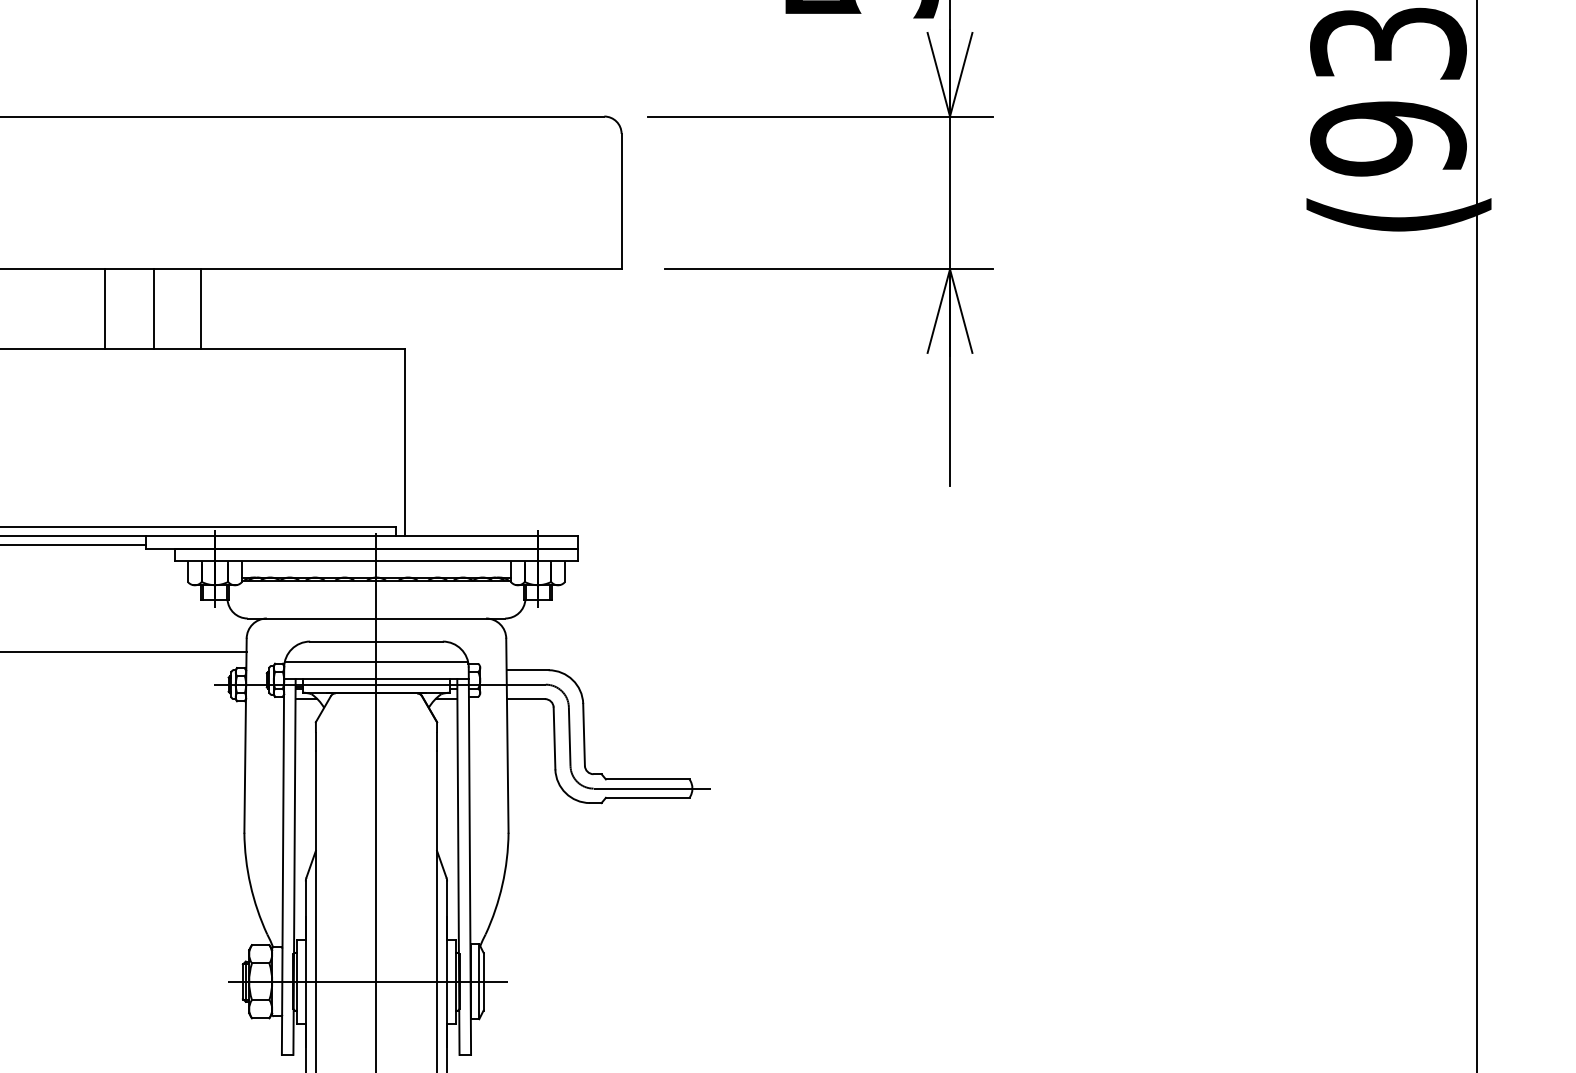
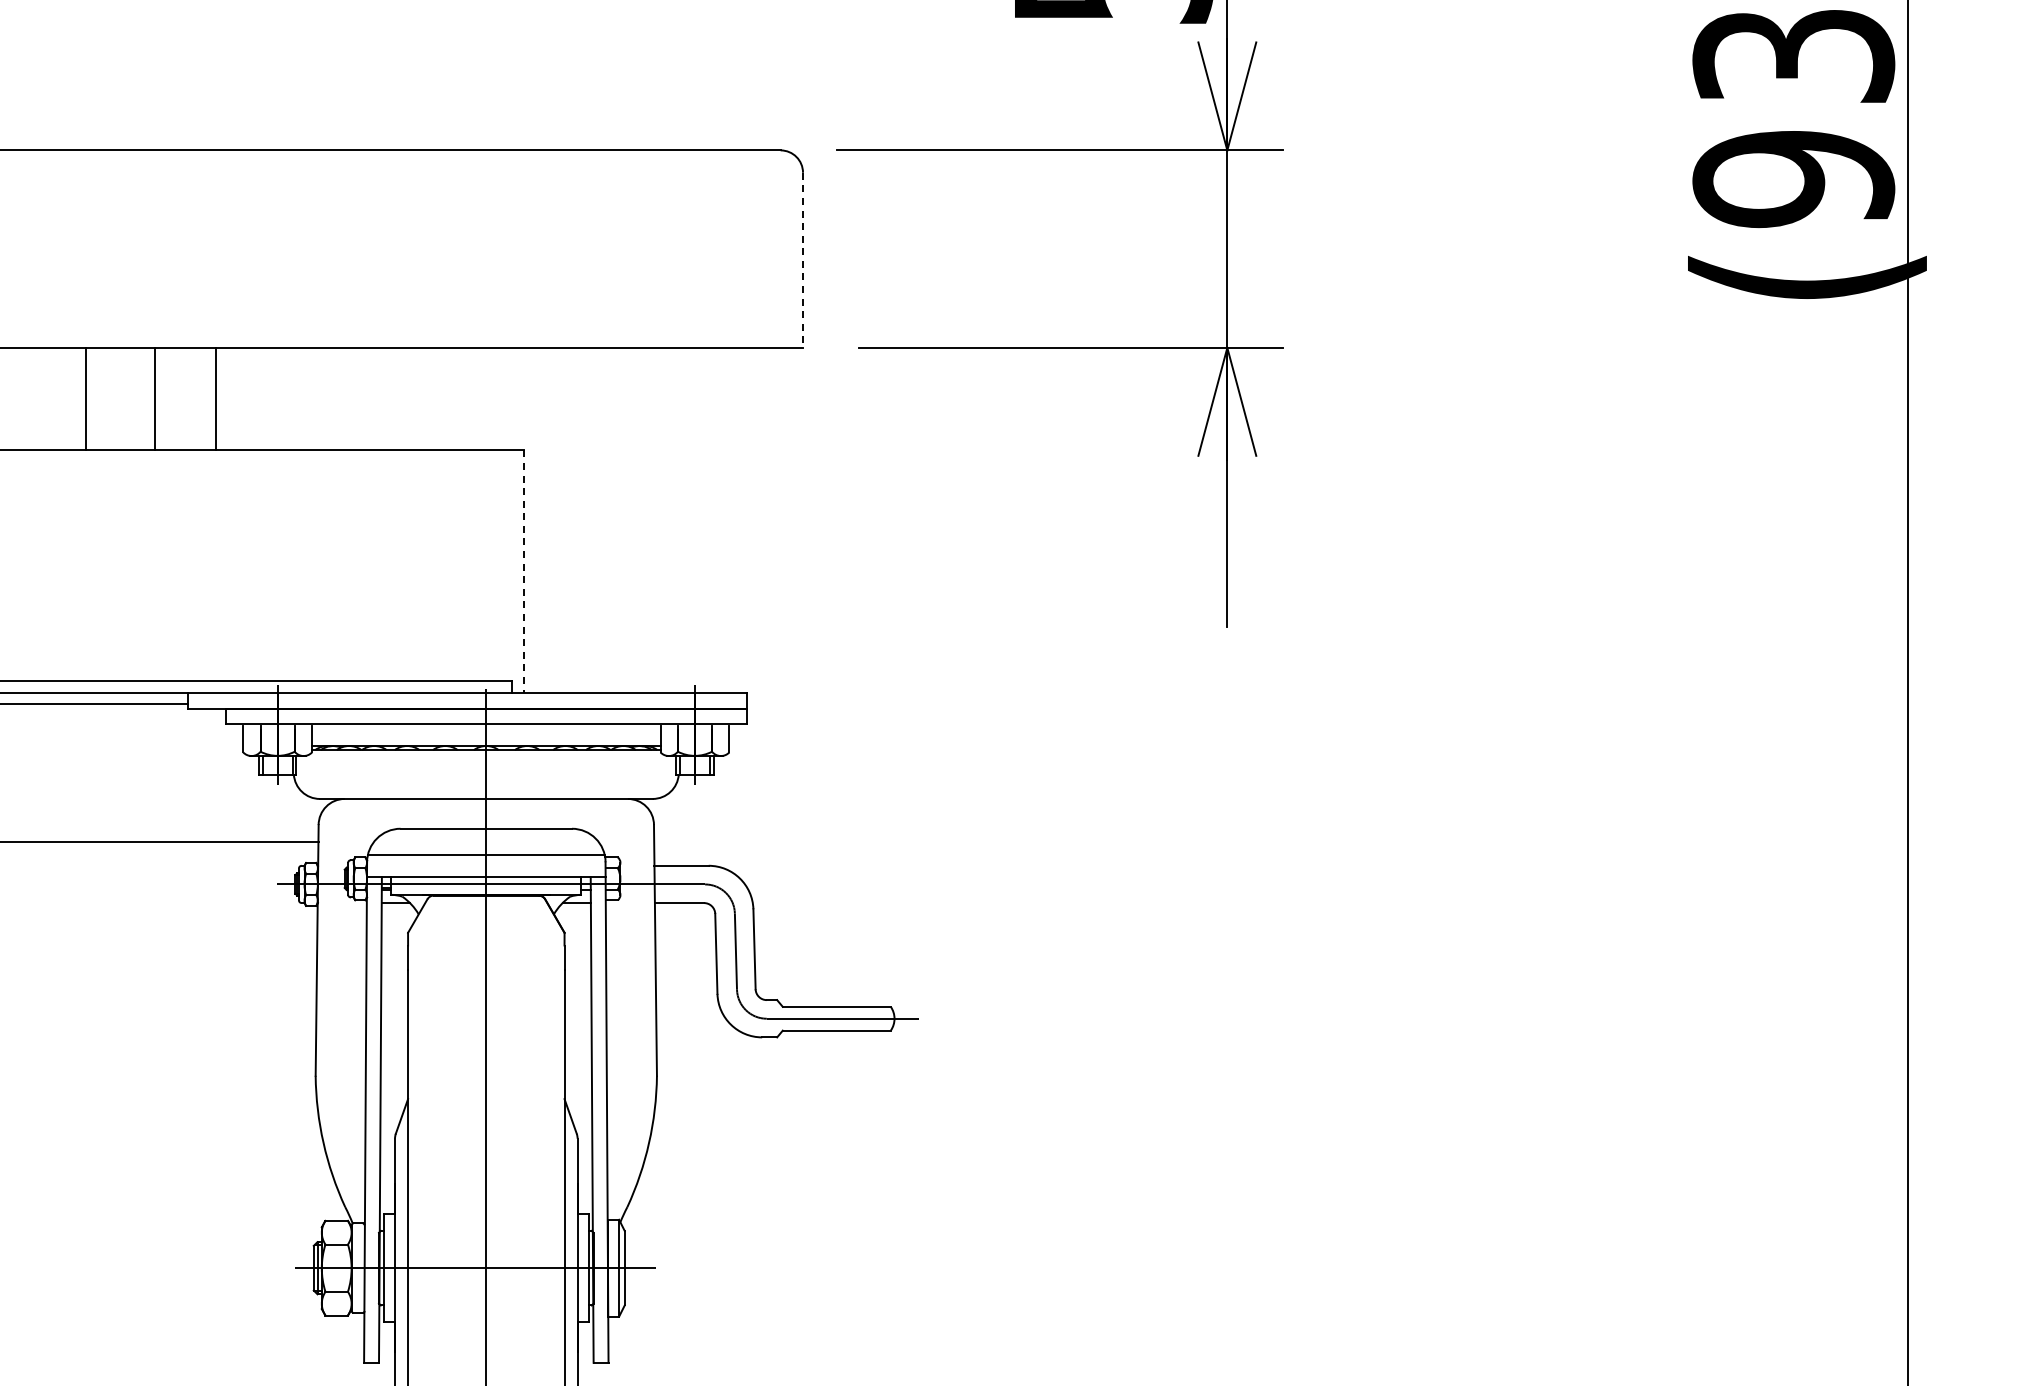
line: (621, 201) -> (803, 260), solid -> dashed
line: (105, 308) -> (86, 398), moved
line: (154, 308) -> (155, 398), moved
line: (200, 308) -> (216, 398), moved
line: (405, 442) -> (523, 571), solid -> dashed

